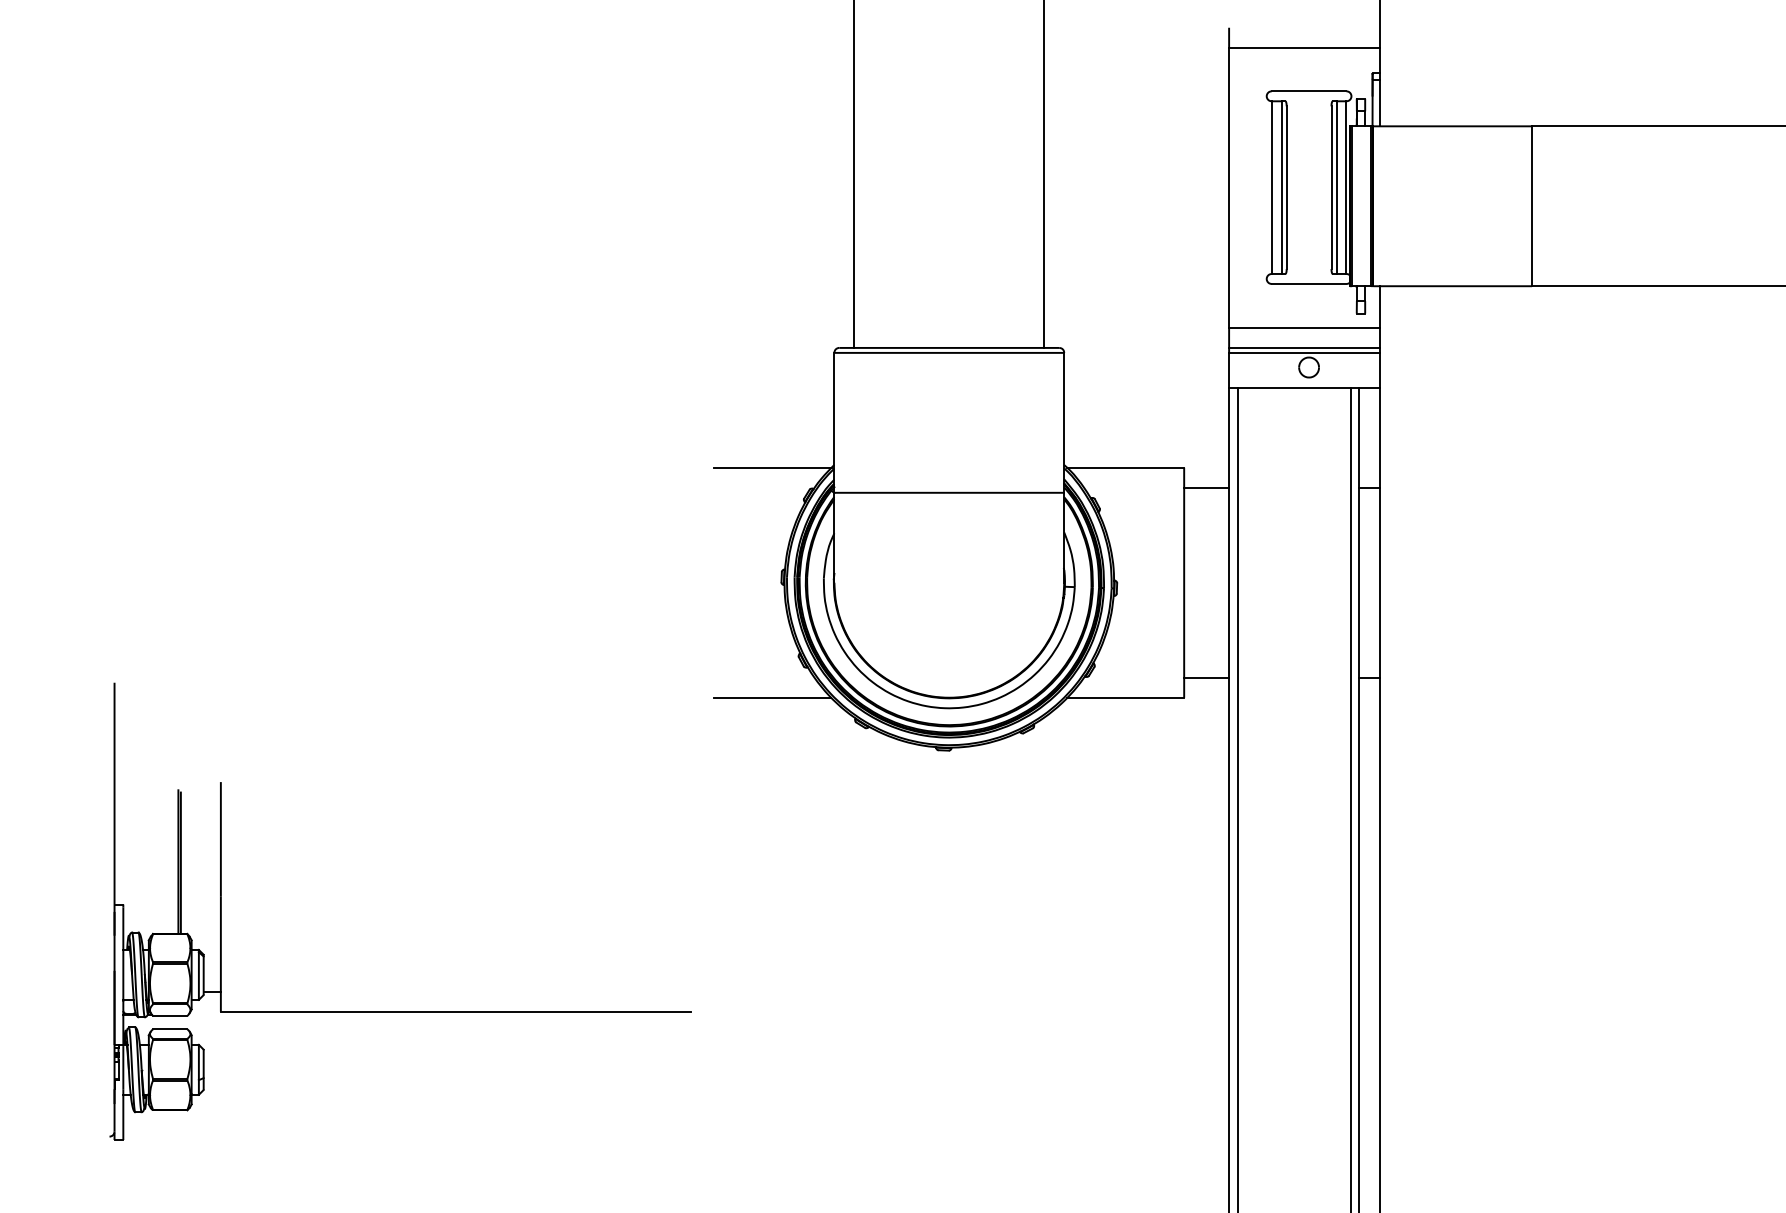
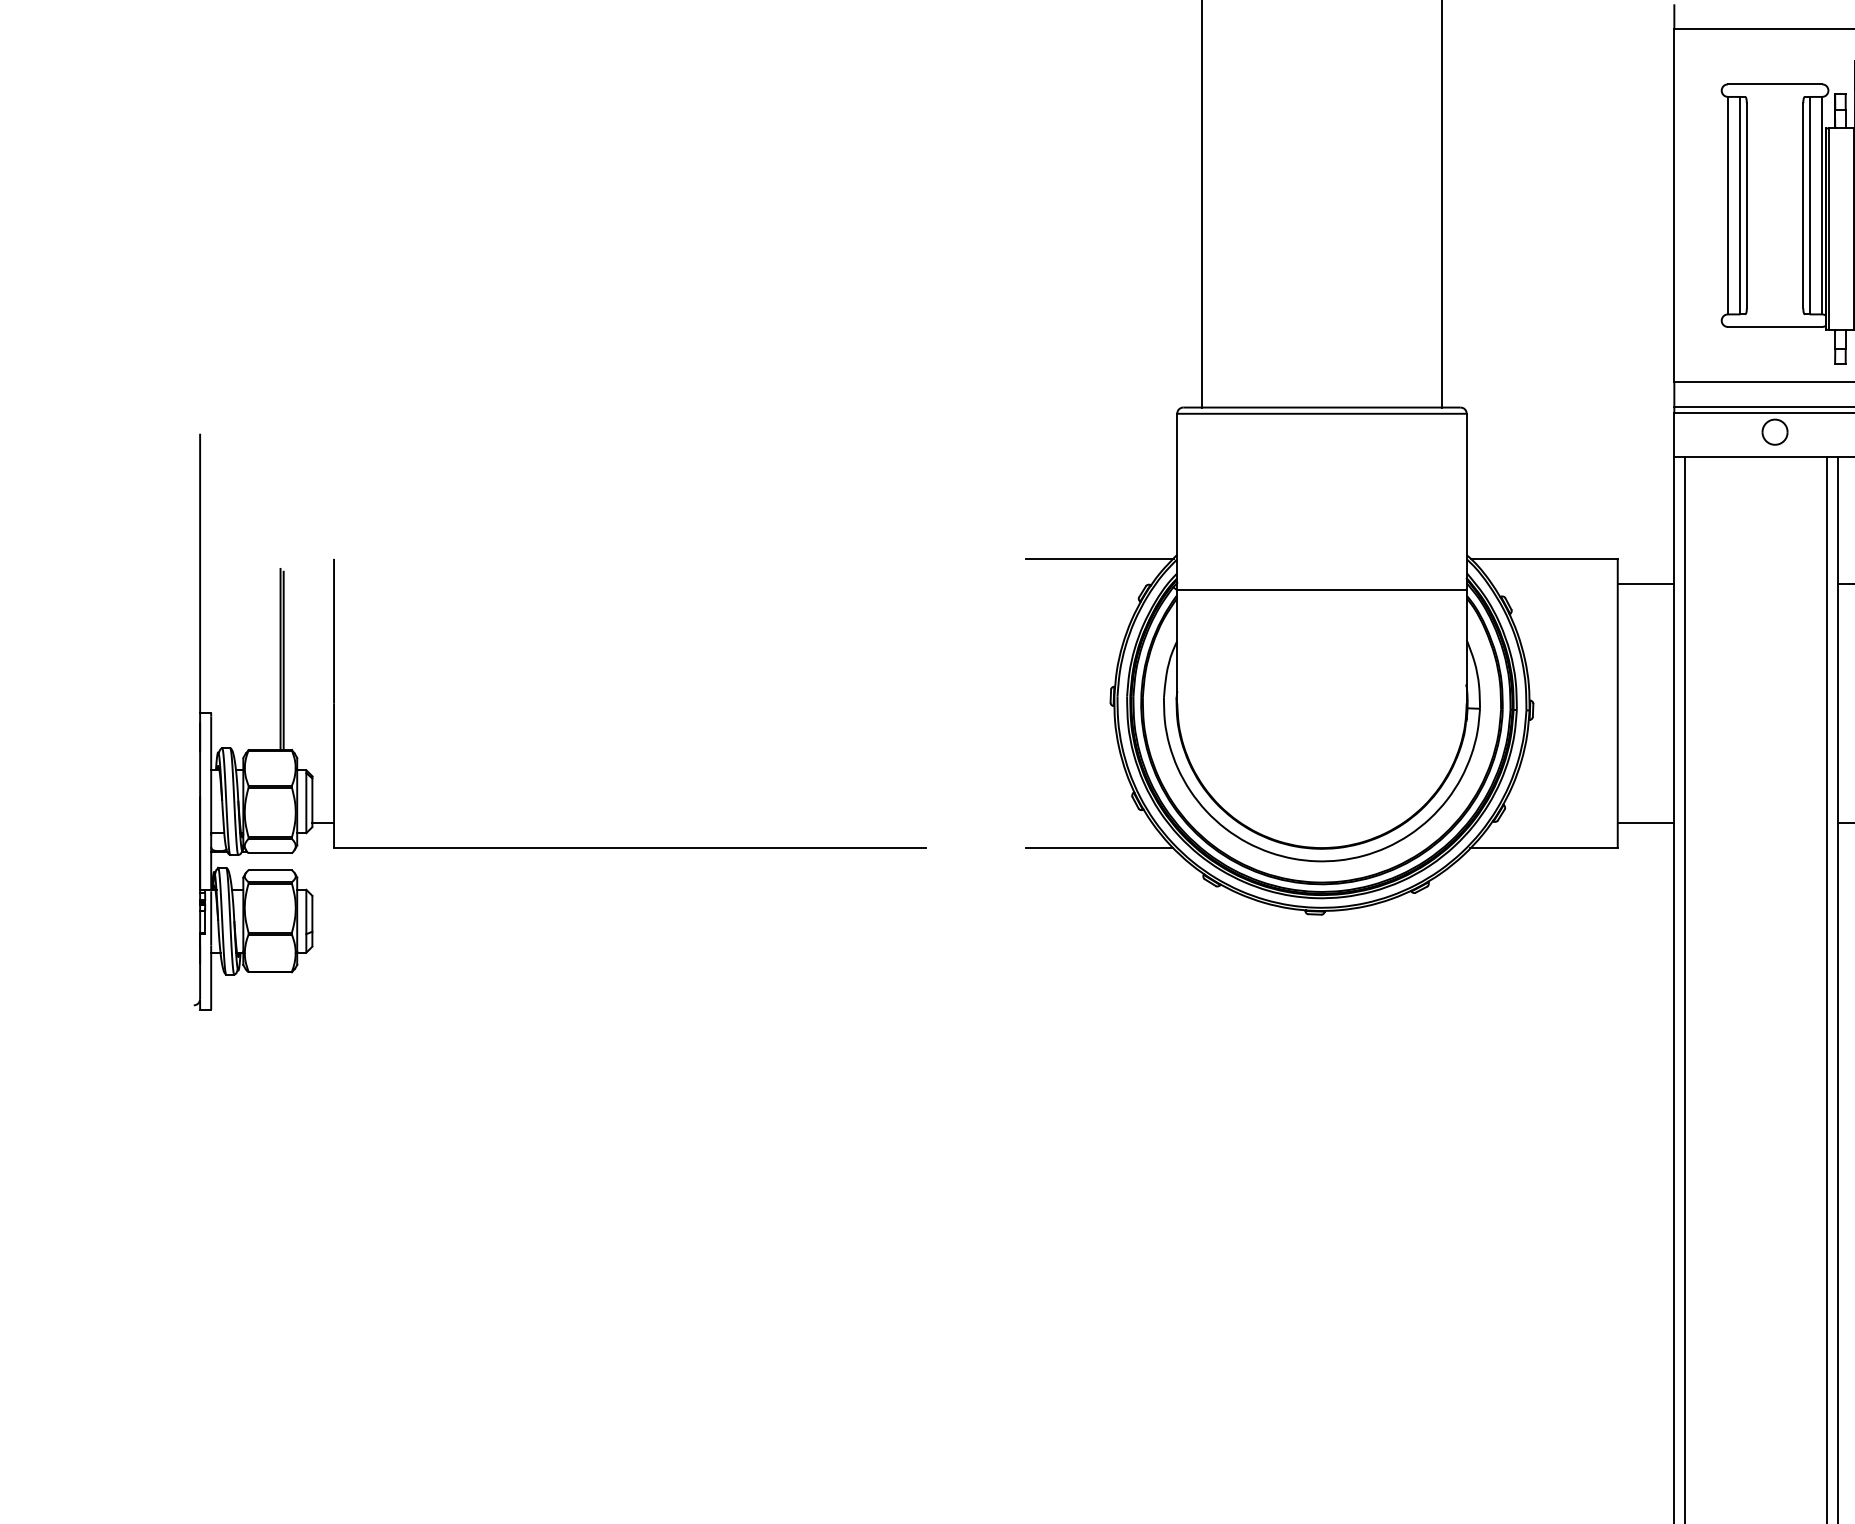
part: (400, 1011) -> (560, 847), moved

